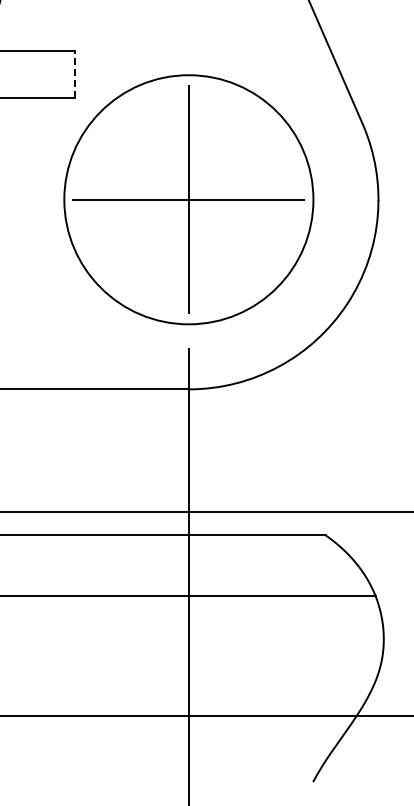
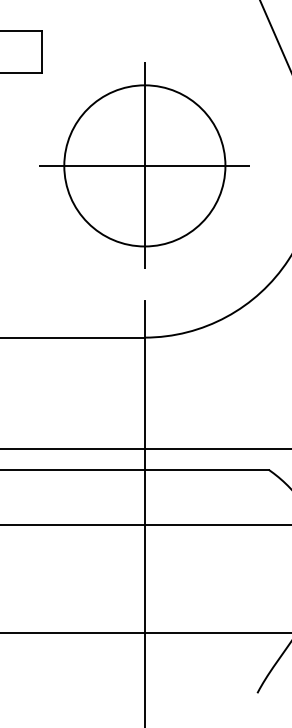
line: (75, 73) -> (42, 51), dashed -> solid
circle: (188, 199) -> (144, 165), size x0.71

